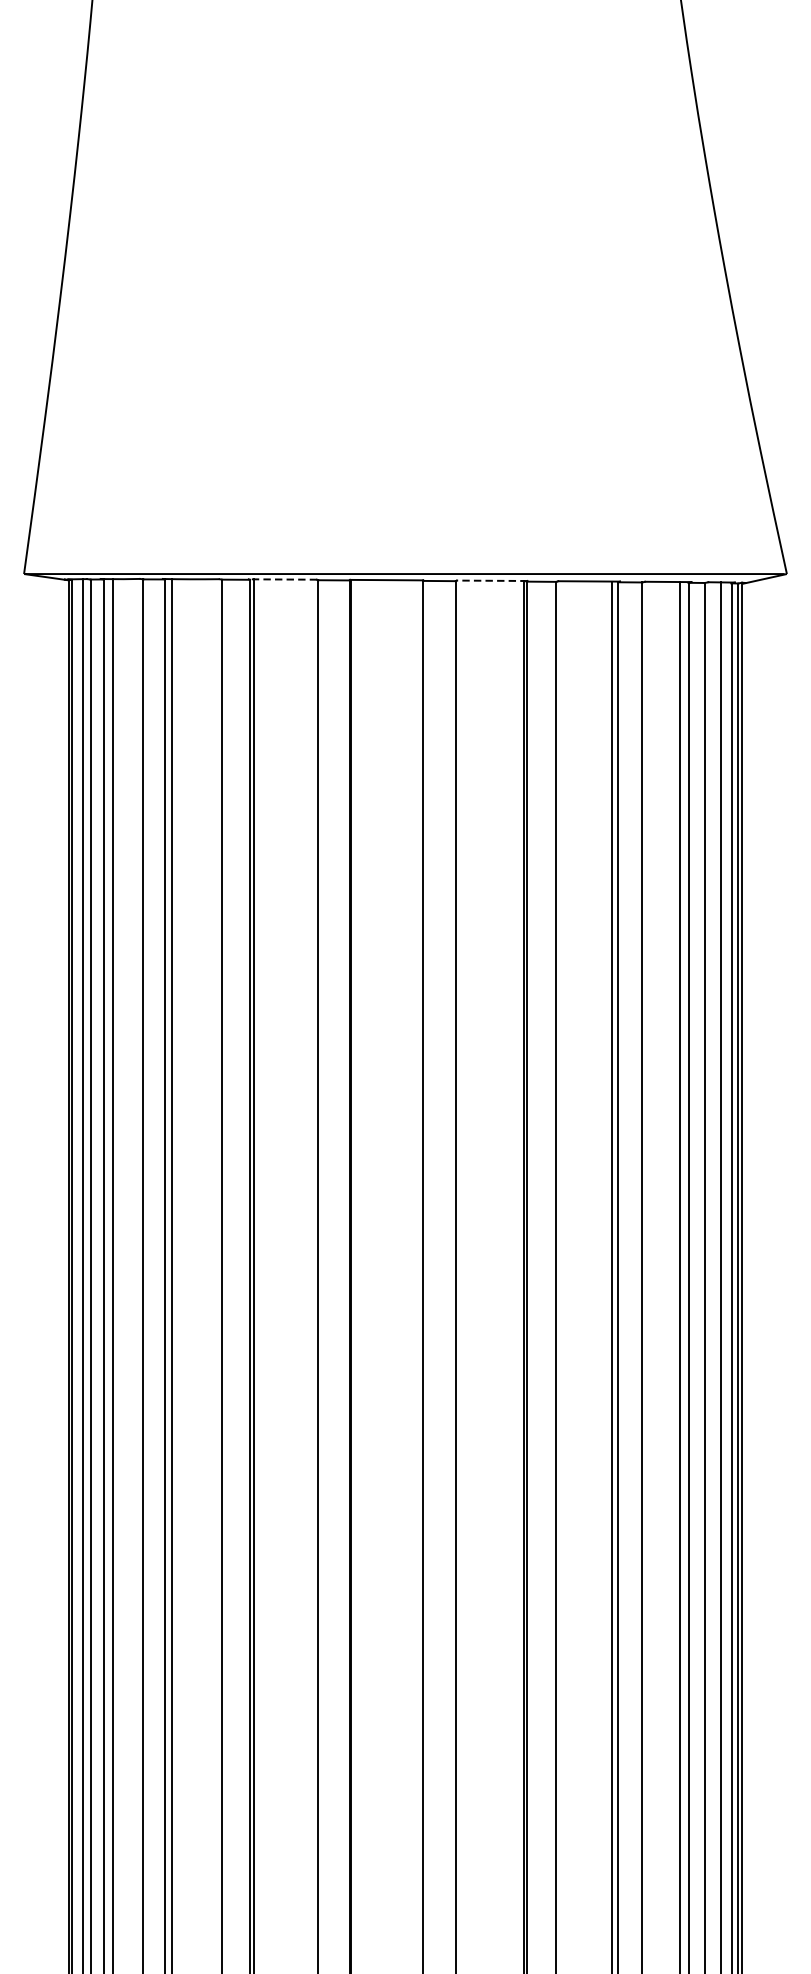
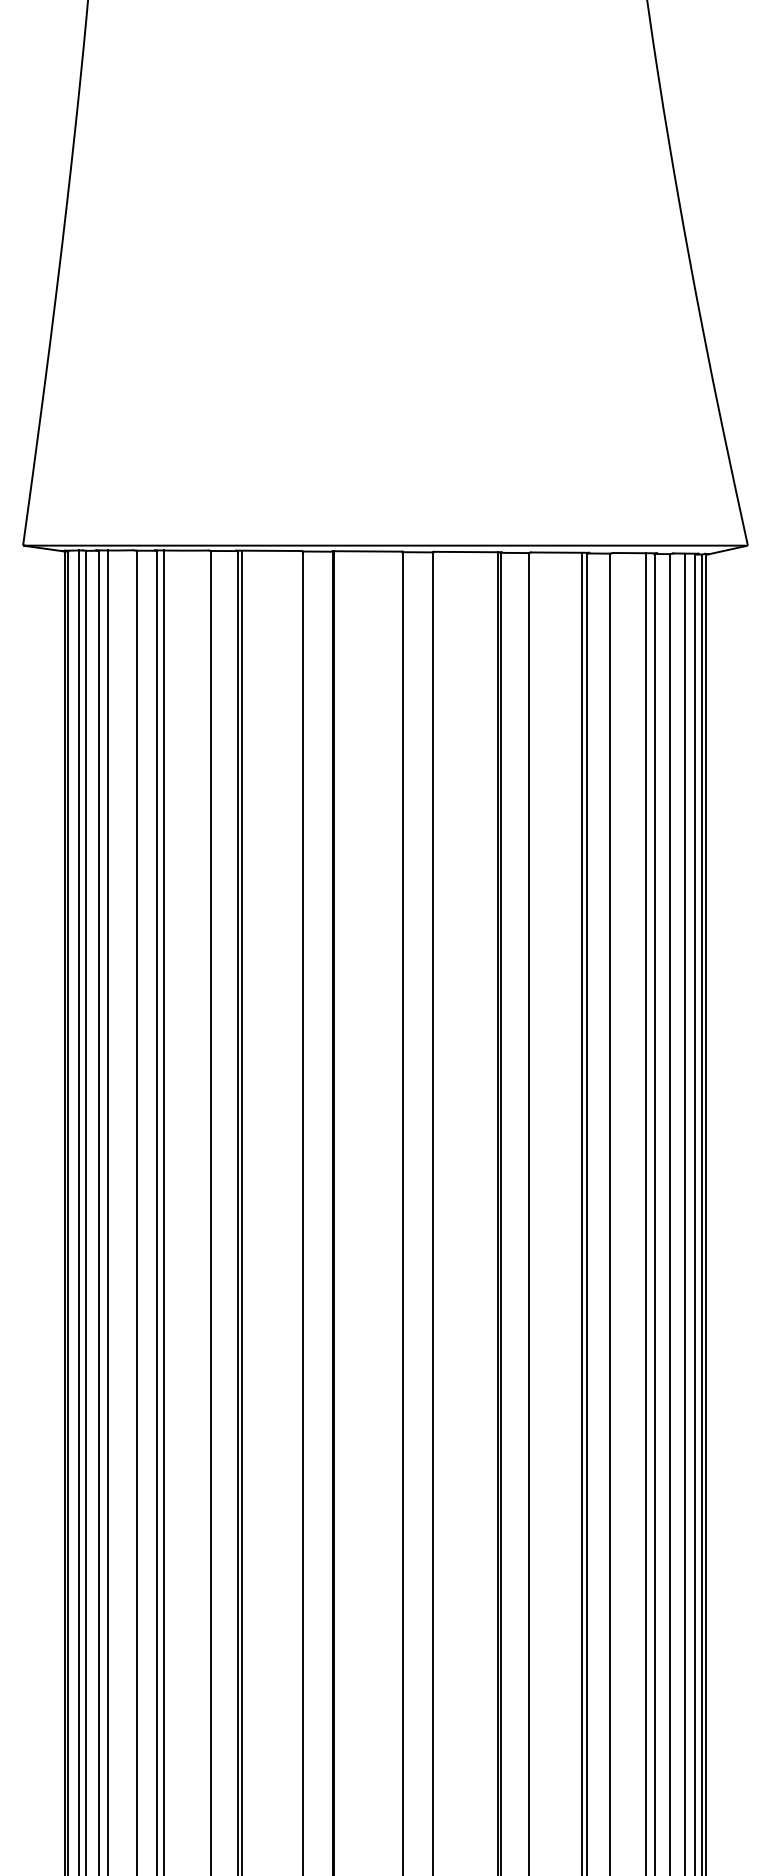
line: (282, 579) -> (268, 550), dashed -> solid
line: (491, 581) -> (467, 552), dashed -> solid

